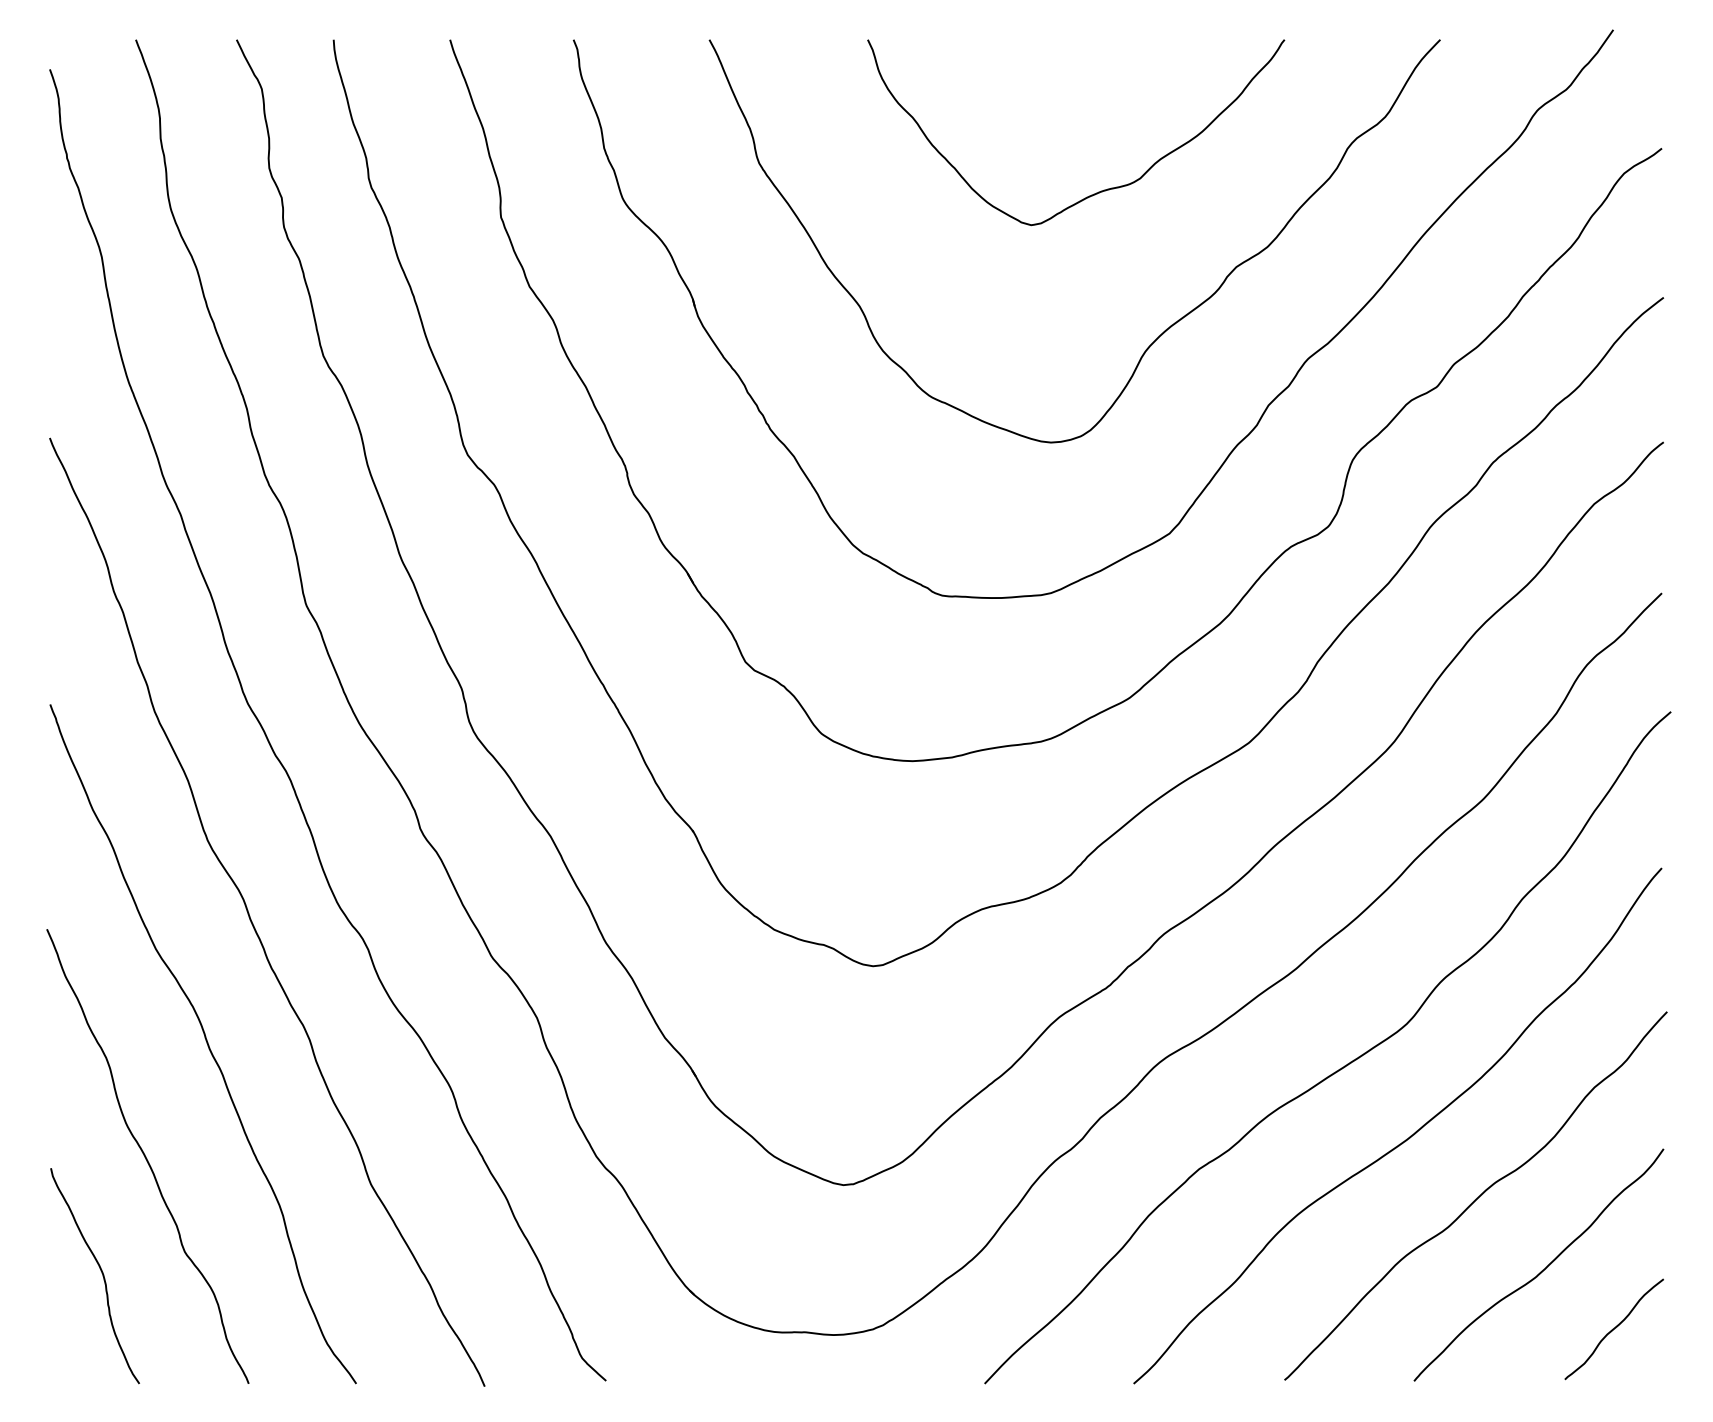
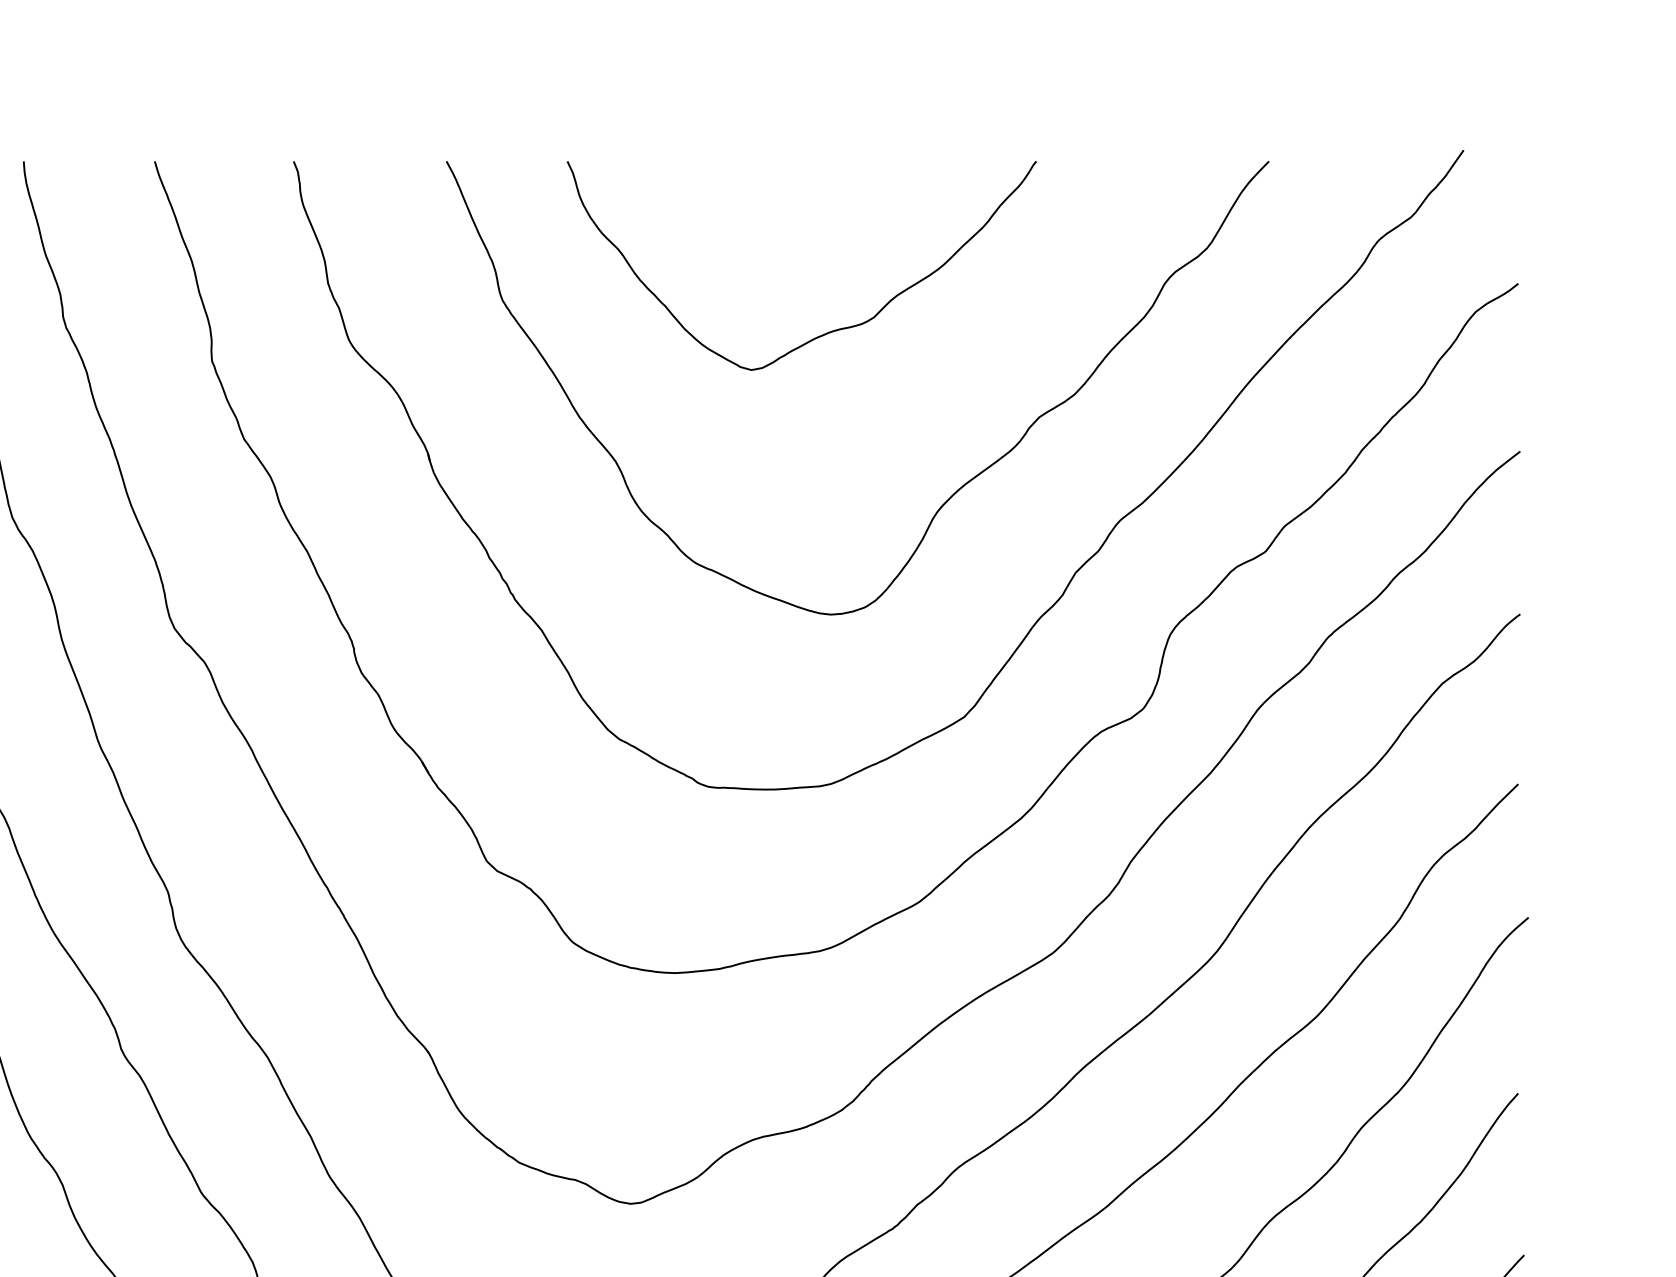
curve: (1098, 191) -> (826, 332), moved

